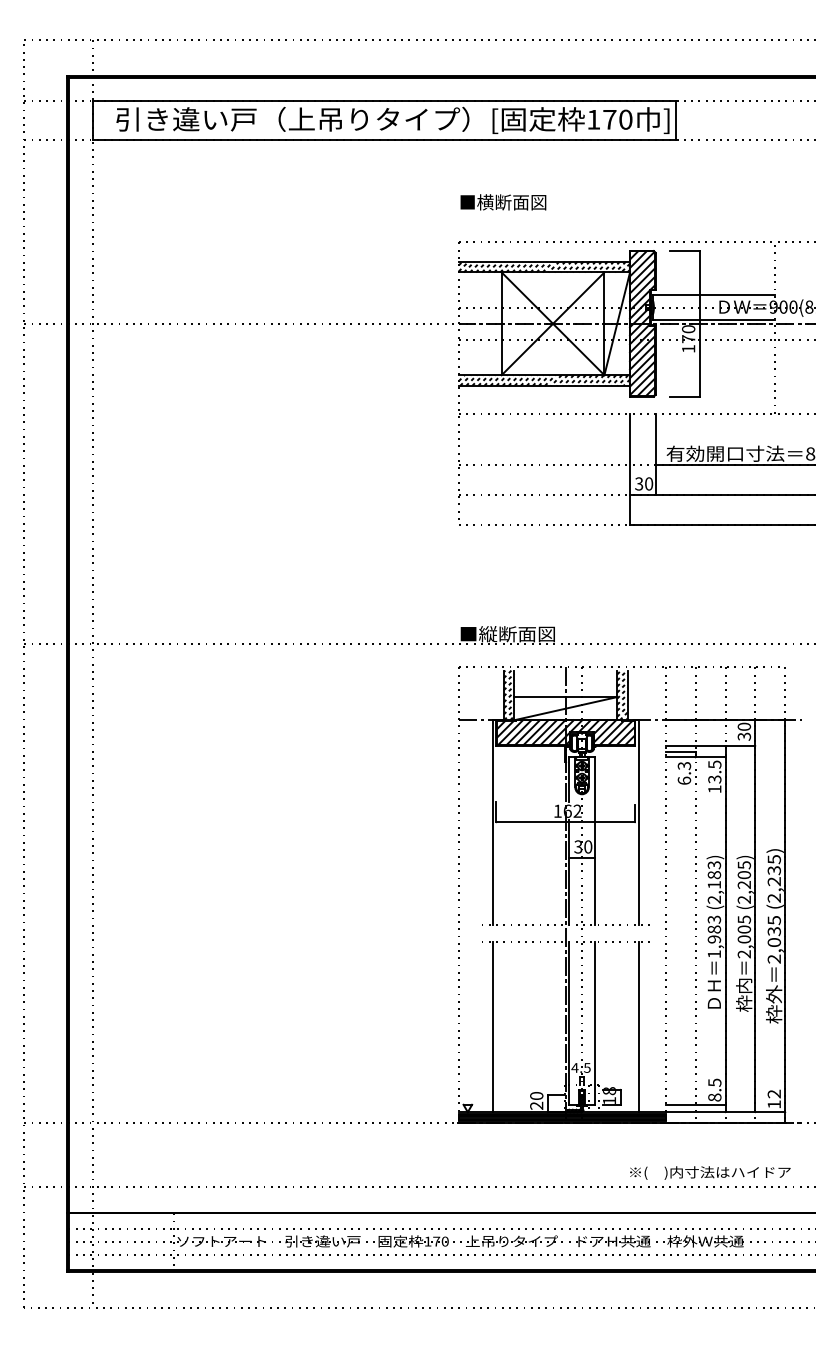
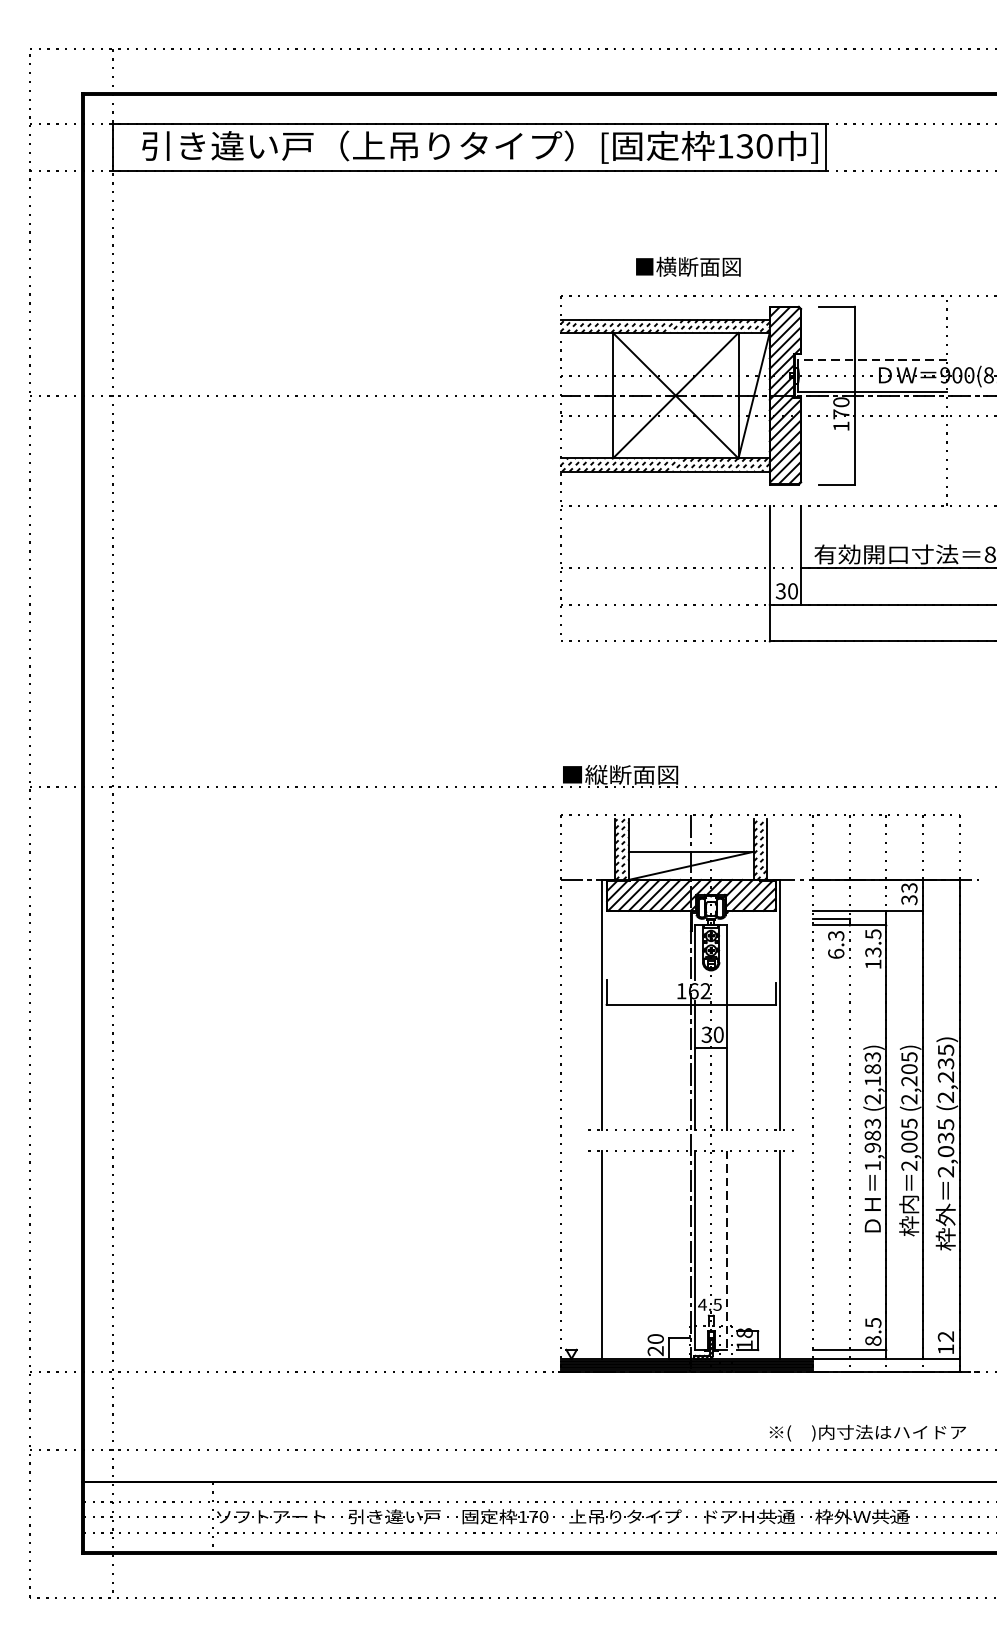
text: (609, 119) -> (744, 146), 170 -> 130
text: (503, 202) -> (688, 267), moved
line: (713, 294) -> (871, 359), solid -> dashed
text: (743, 726) -> (908, 887), 30 -> 33
line: (594, 1023) -> (726, 1250), solid -> dashed

